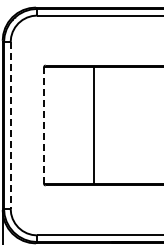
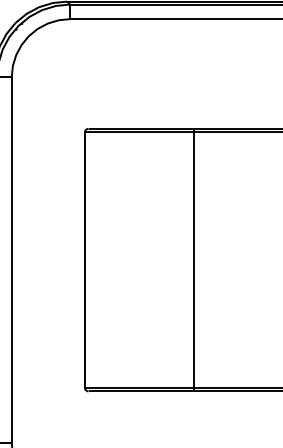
line: (10, 125) -> (11, 260), dashed -> solid
line: (44, 125) -> (85, 260), dashed -> solid

